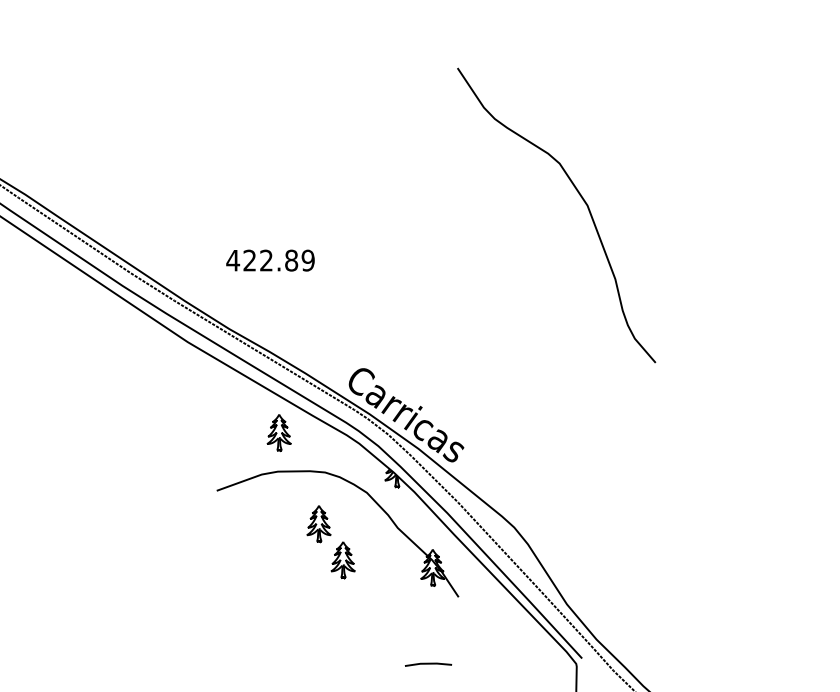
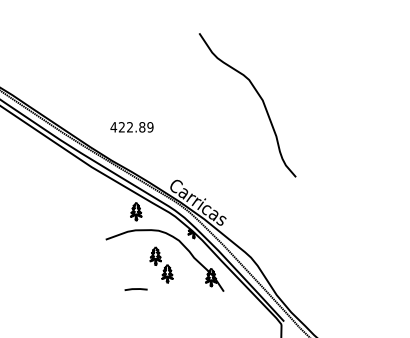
curve: (580, 199) -> (259, 97), moved
line: (427, 664) -> (135, 289), moved

